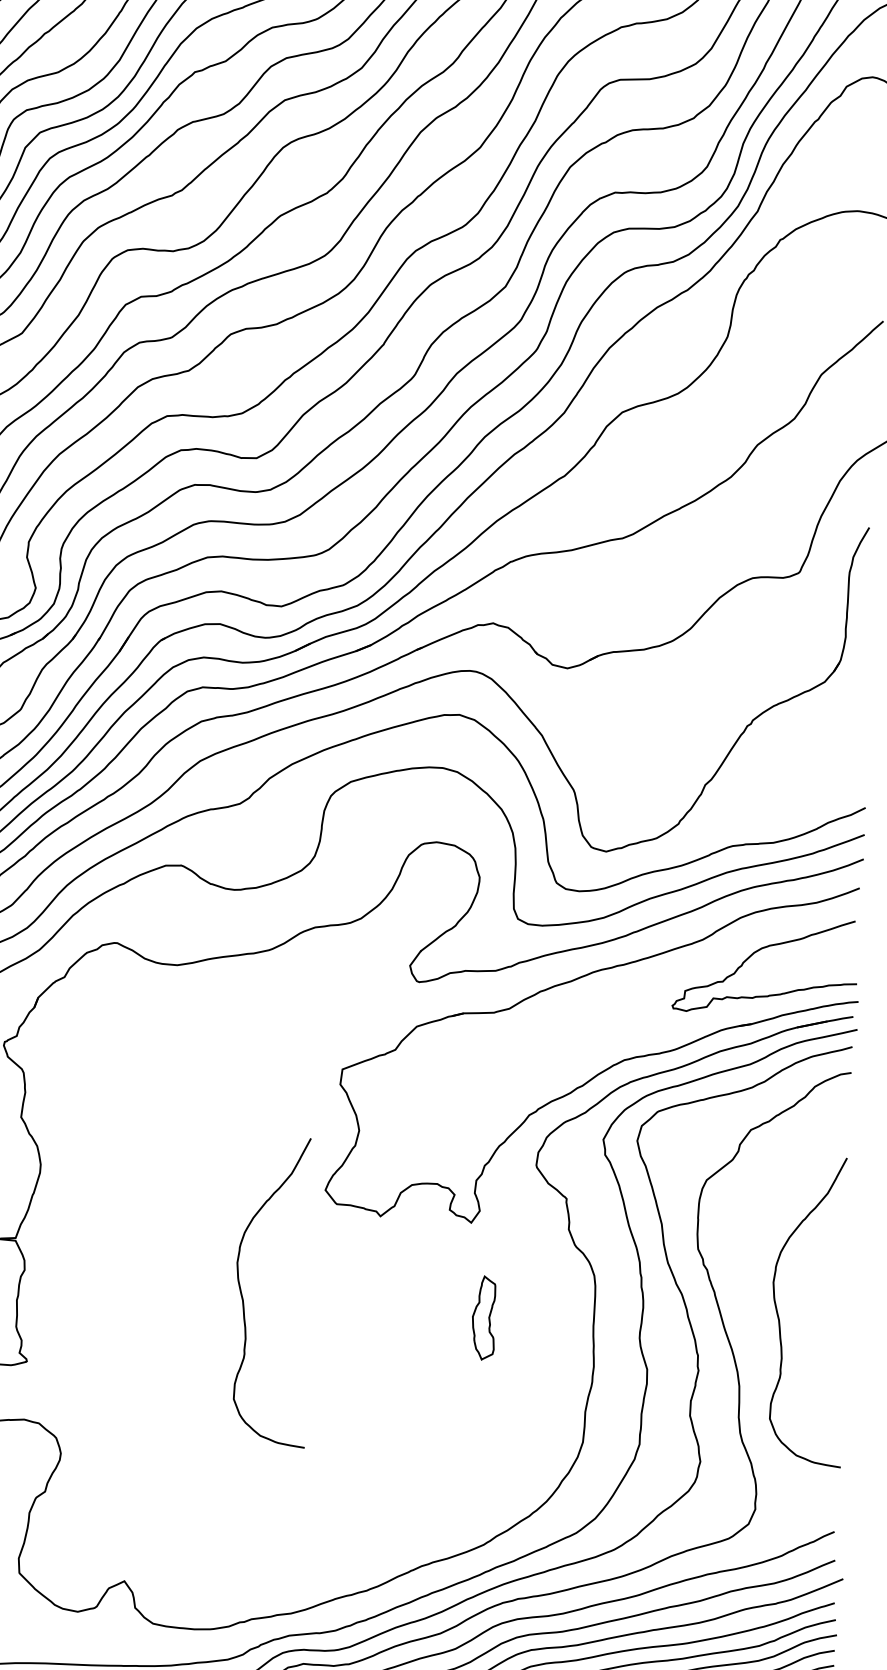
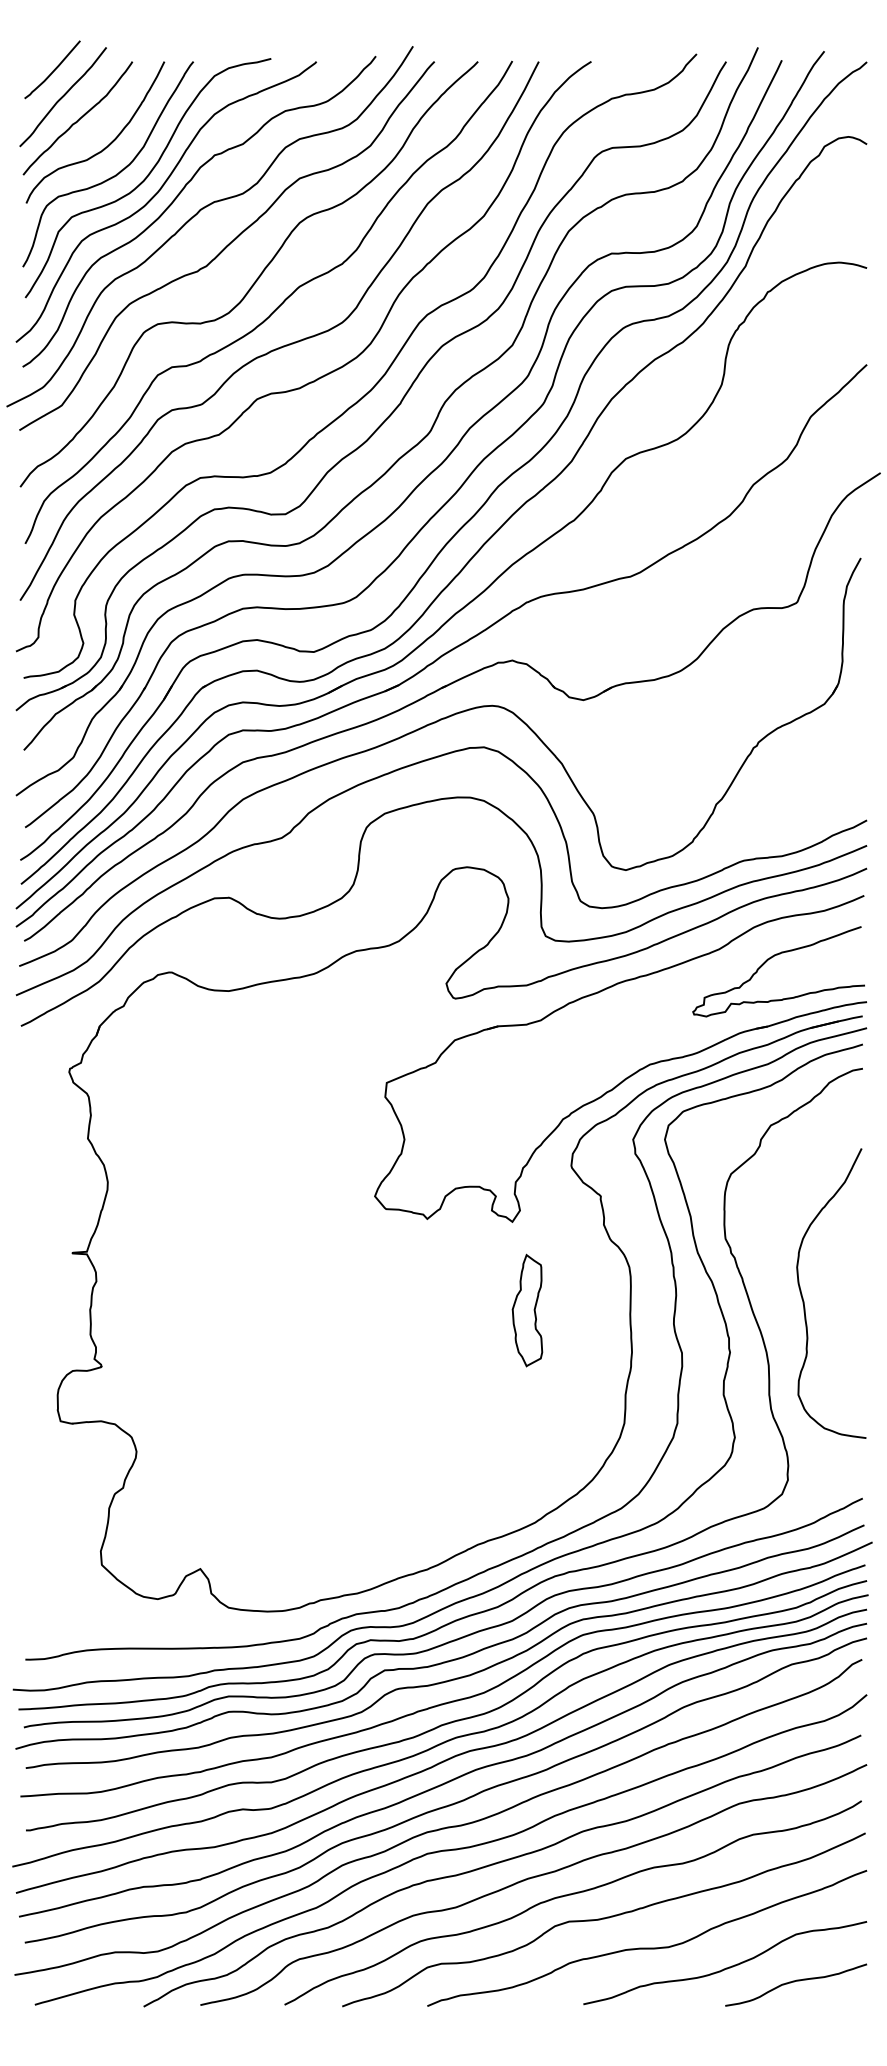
curve: (243, 1299) -> (302, 1301), removed
part: (483, 1317) -> (527, 1310), size x1.43

